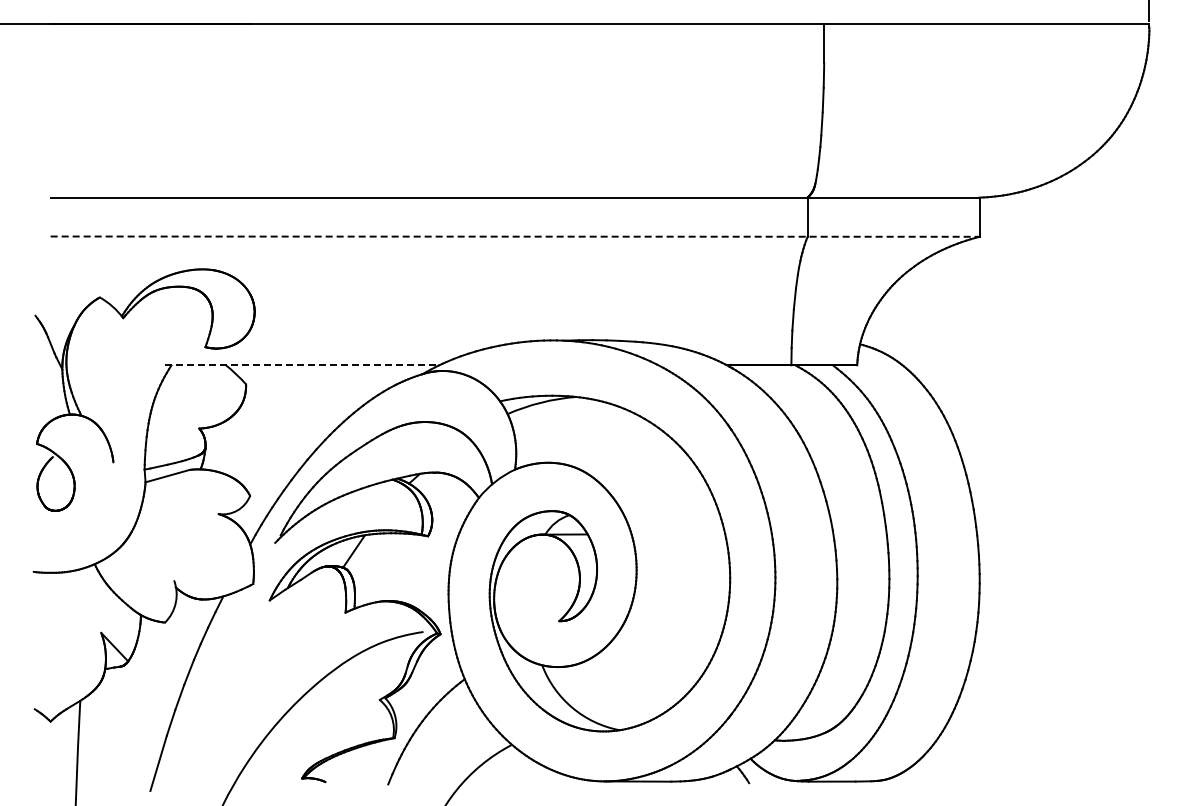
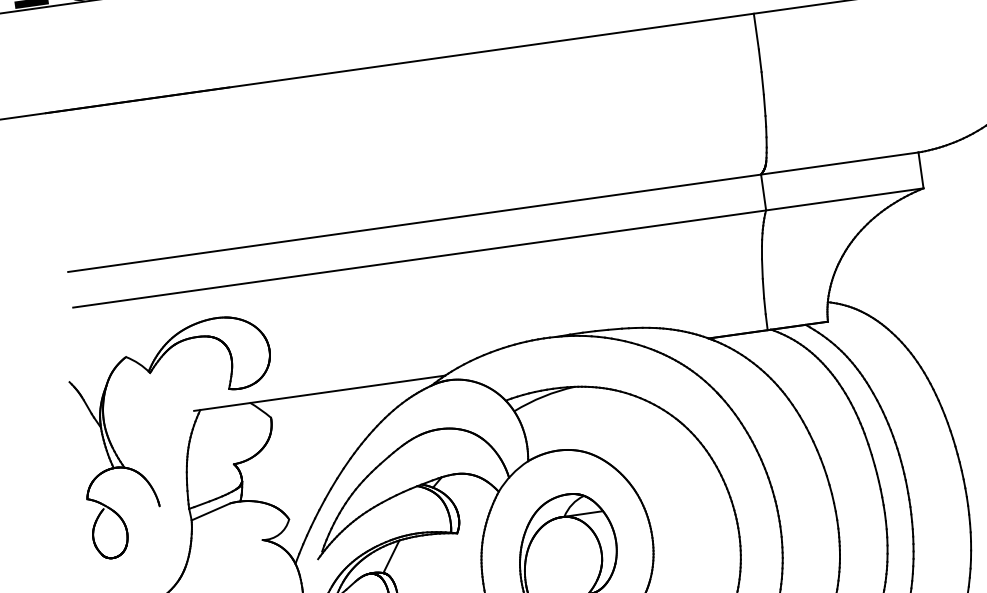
line: (515, 236) -> (498, 247), dashed -> solid
line: (302, 365) -> (320, 393), dashed -> solid

